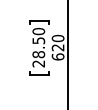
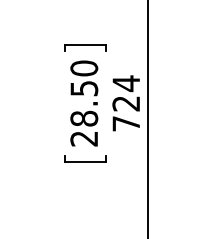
text: (57, 47) -> (125, 103), 620 -> 724

